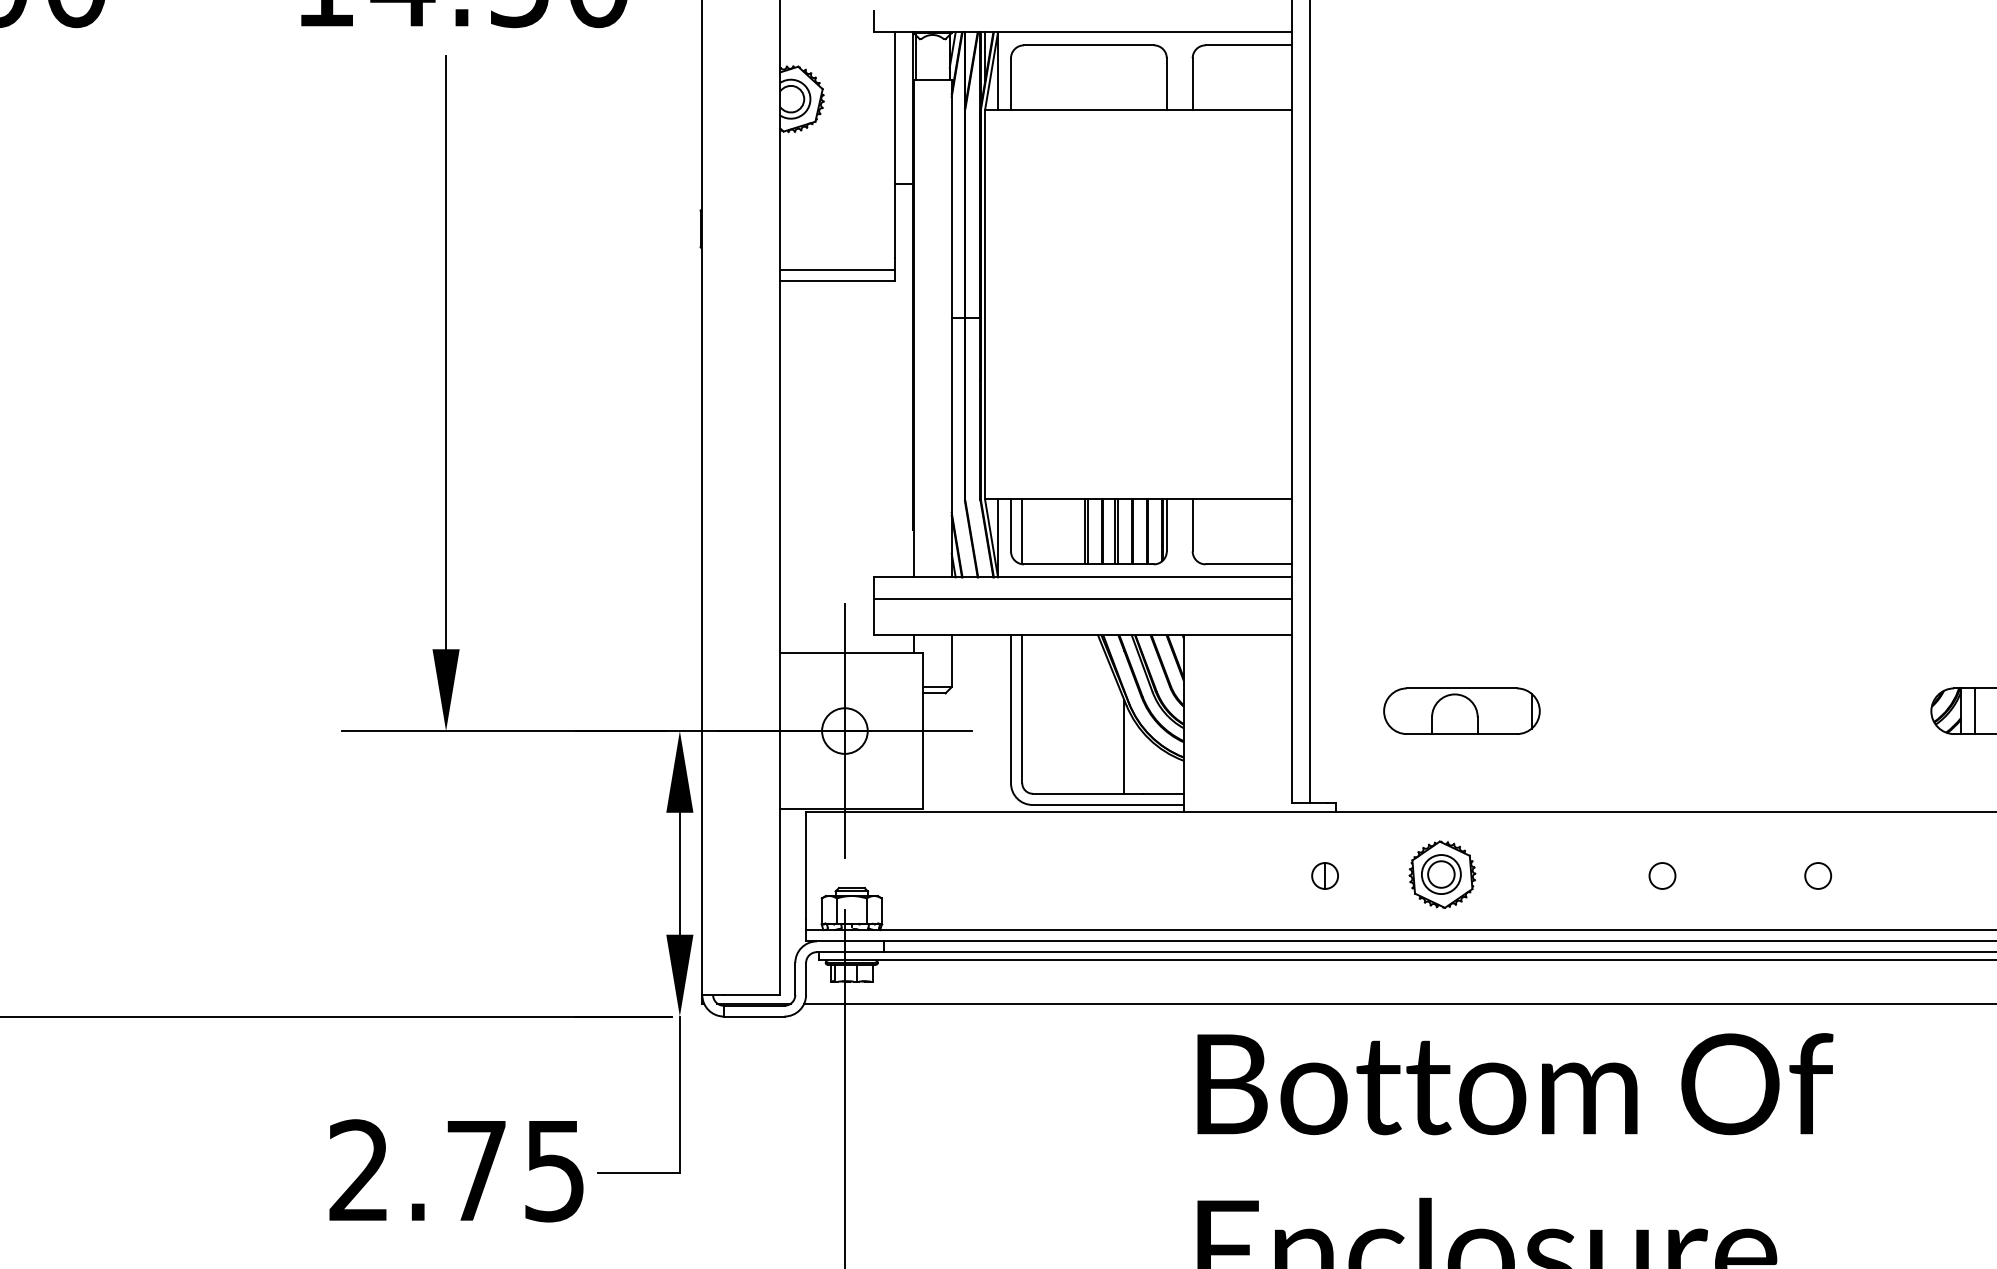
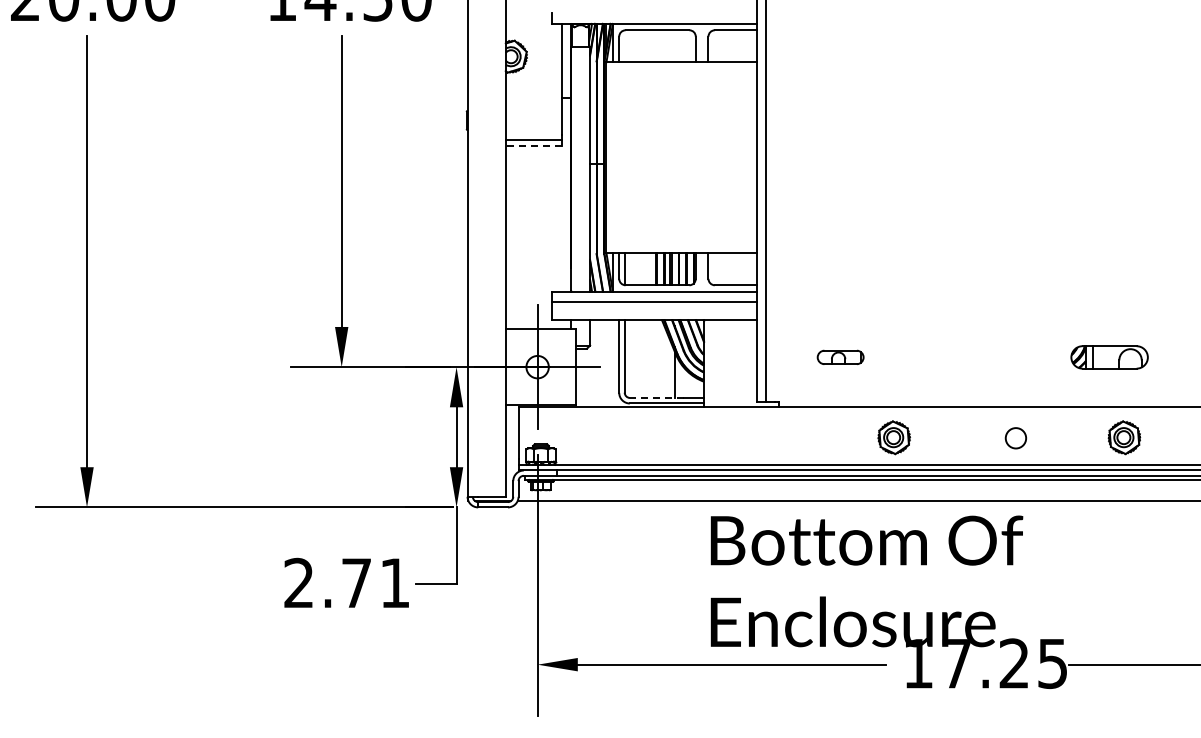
line: (836, 281) -> (533, 146), solid -> dashed
part: (1461, 711) -> (840, 357), size x0.6
line: (1088, 792) -> (657, 397), solid -> dashed
part: (1441, 874) -> (893, 437), moved
part: (1325, 876) -> (773, 438), removed
circle: (1662, 876) -> (939, 438), removed
circle: (1817, 876) -> (1015, 438), size x1.6
text: (553, 1171) -> (394, 583), 2.75 -> 2.71

